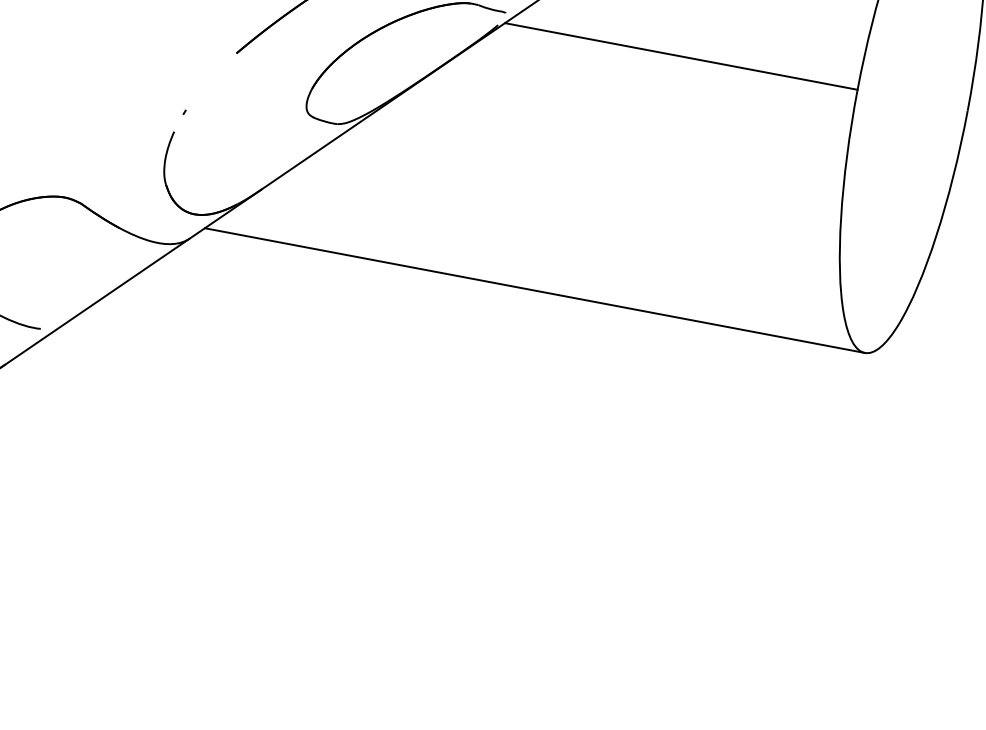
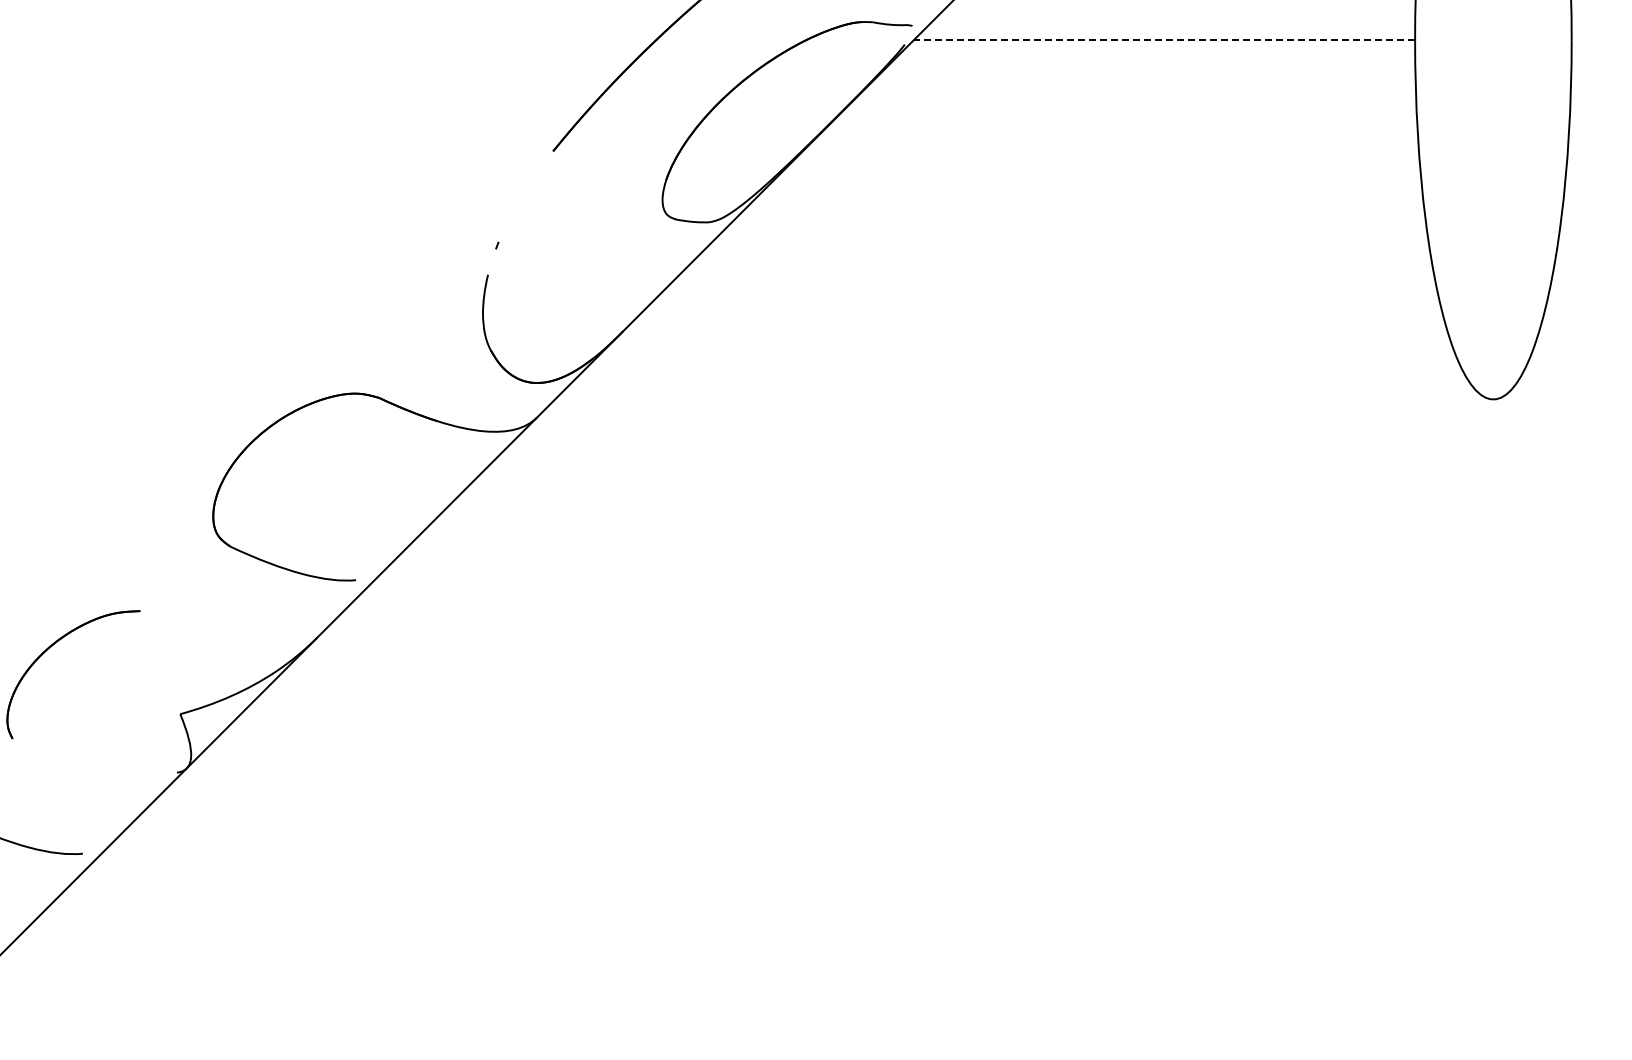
line: (681, 56) -> (1164, 40), solid -> dashed
line: (535, 290) -> (1024, 399), removed

